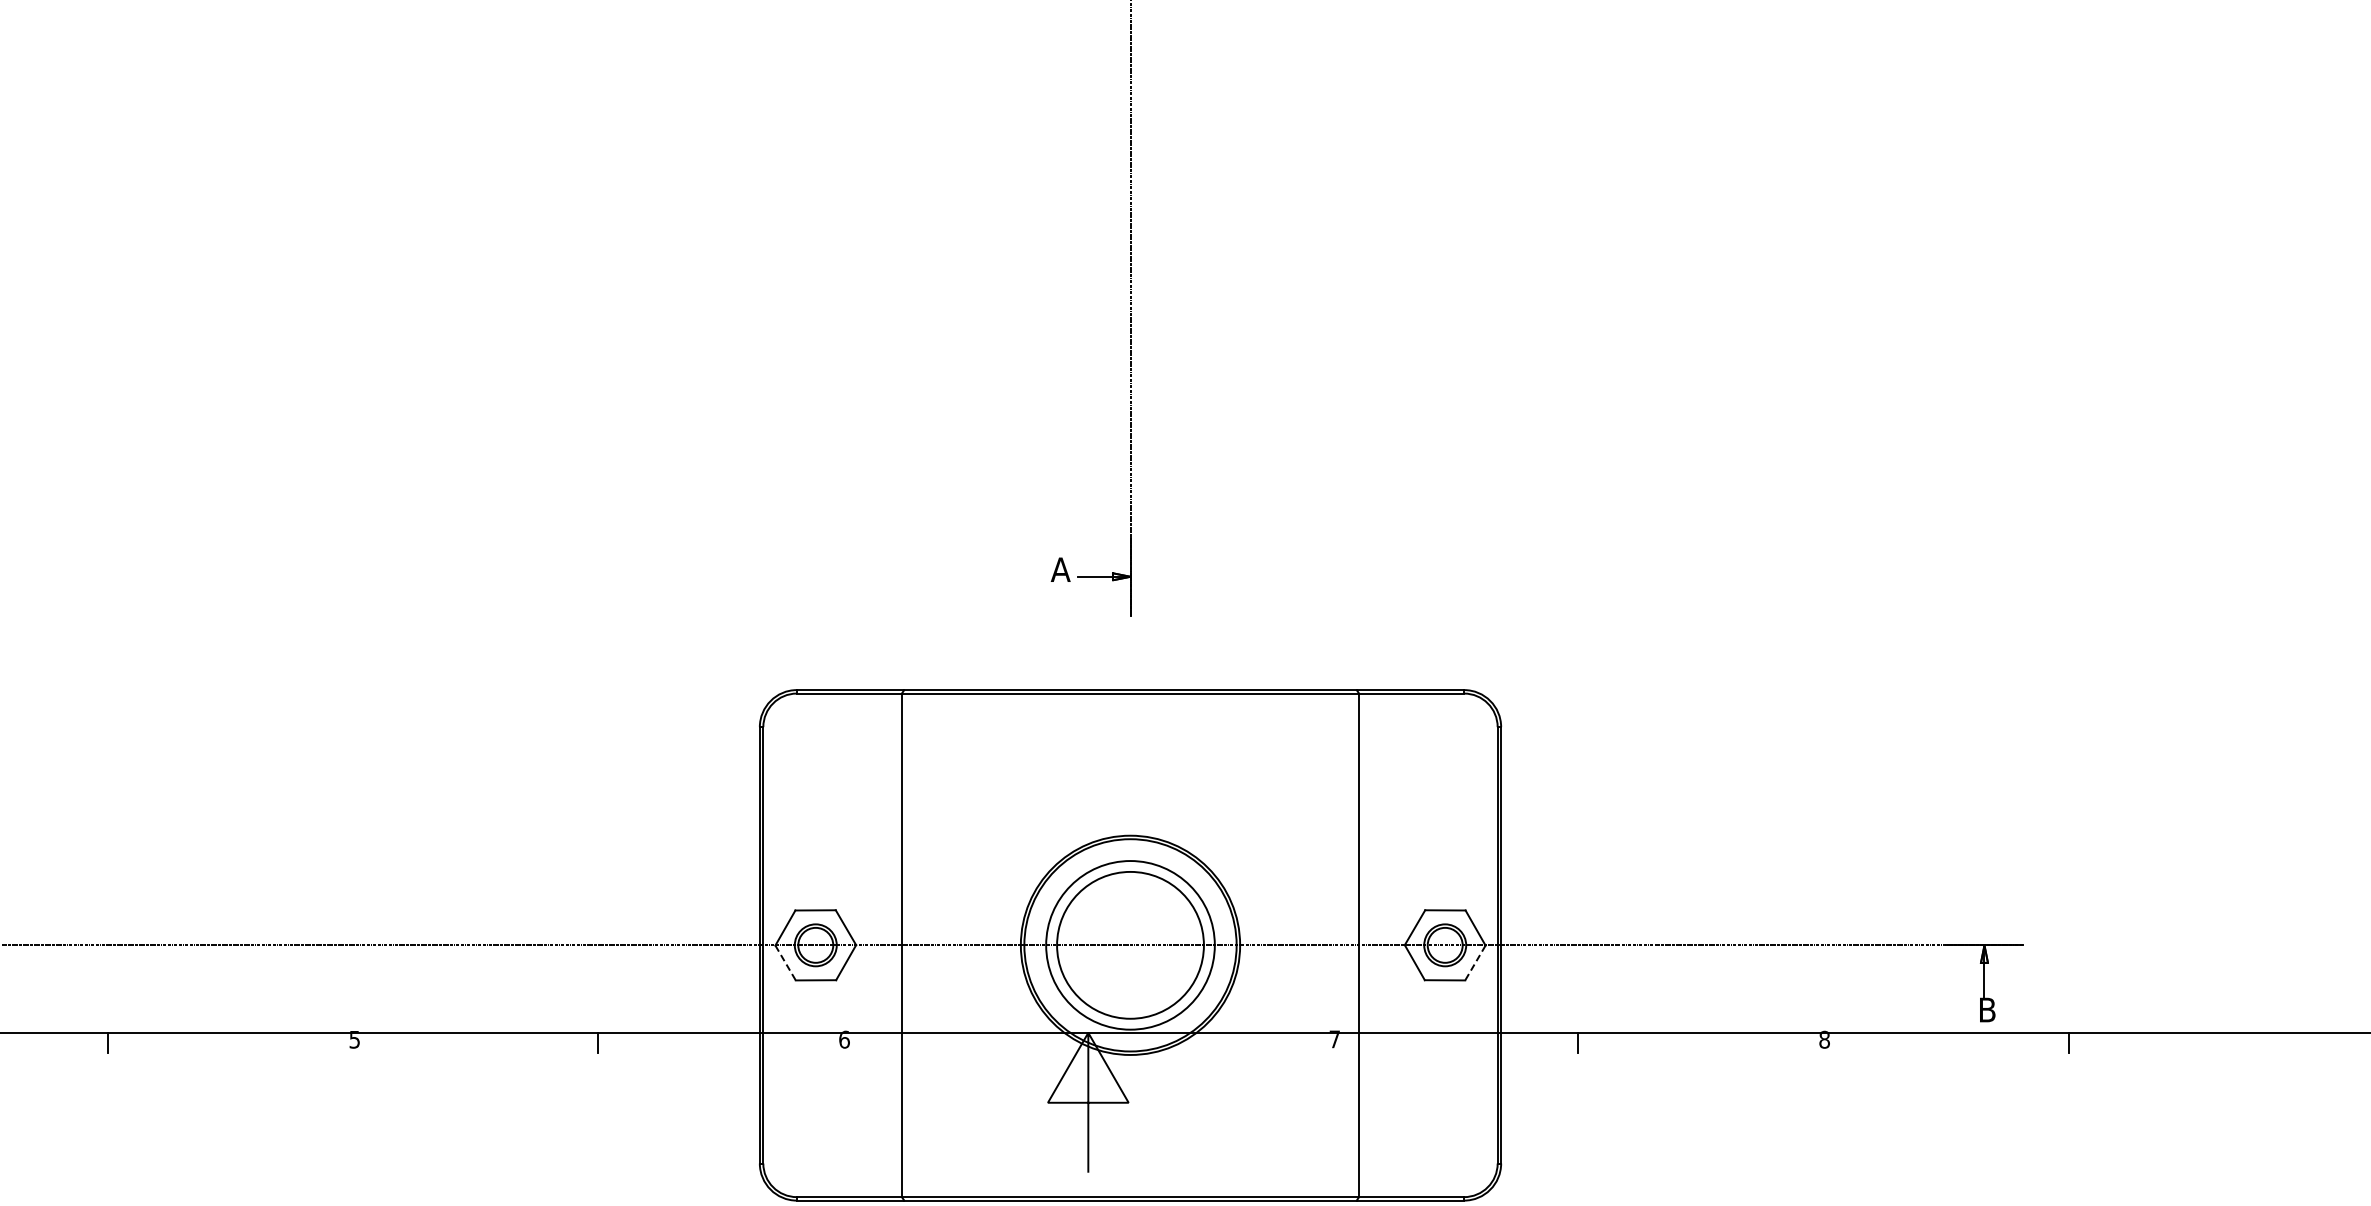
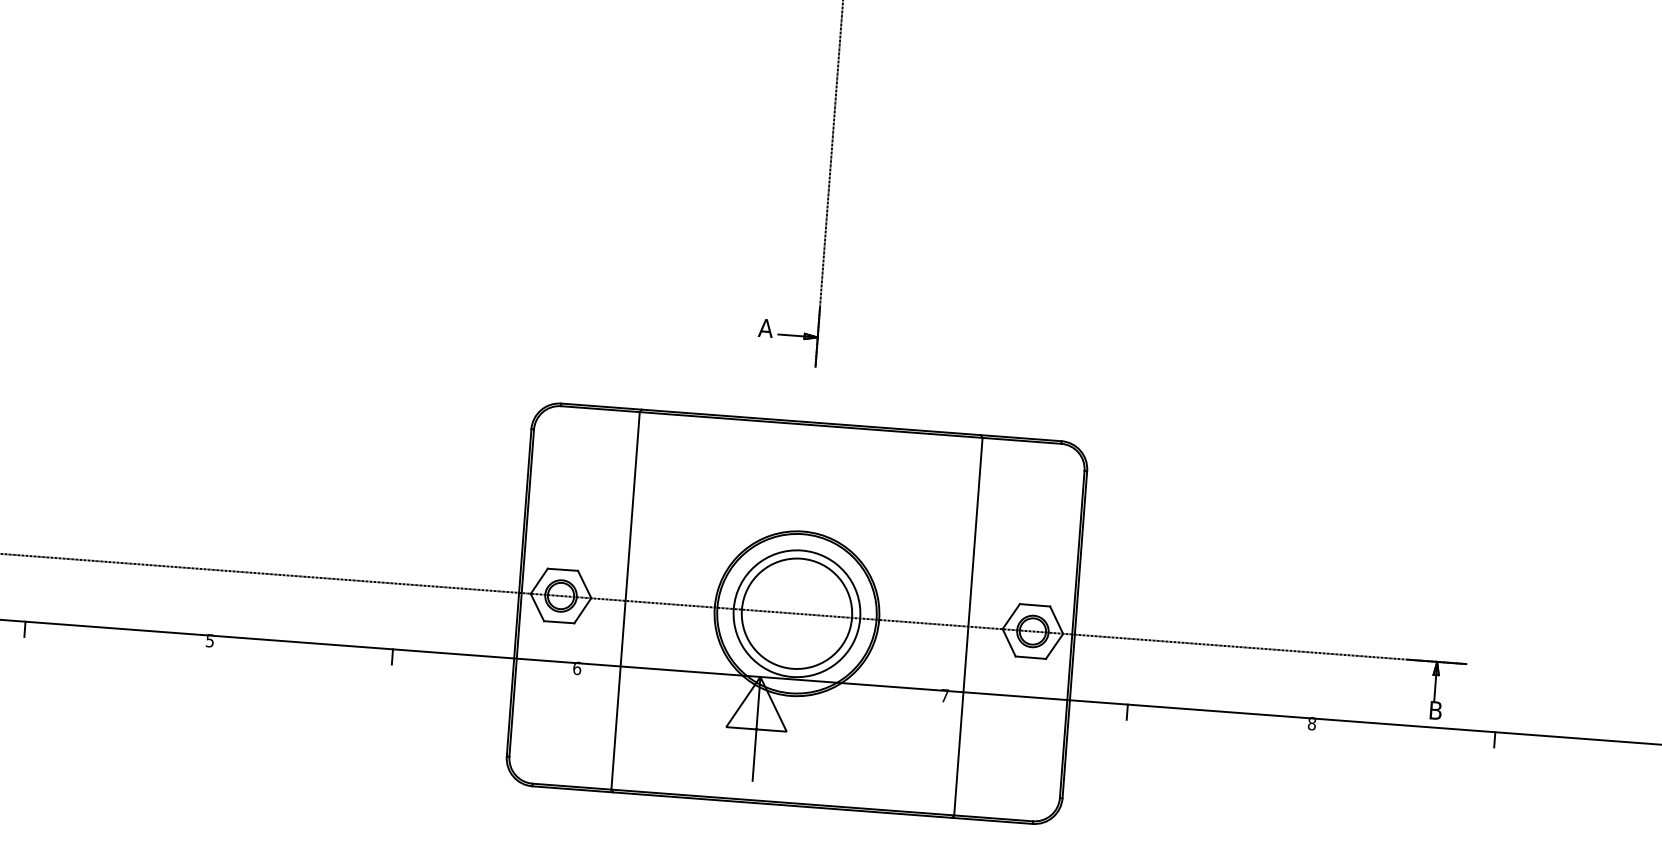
line: (785, 963) -> (537, 607), dashed -> solid
line: (1475, 963) -> (1054, 646), dashed -> solid

